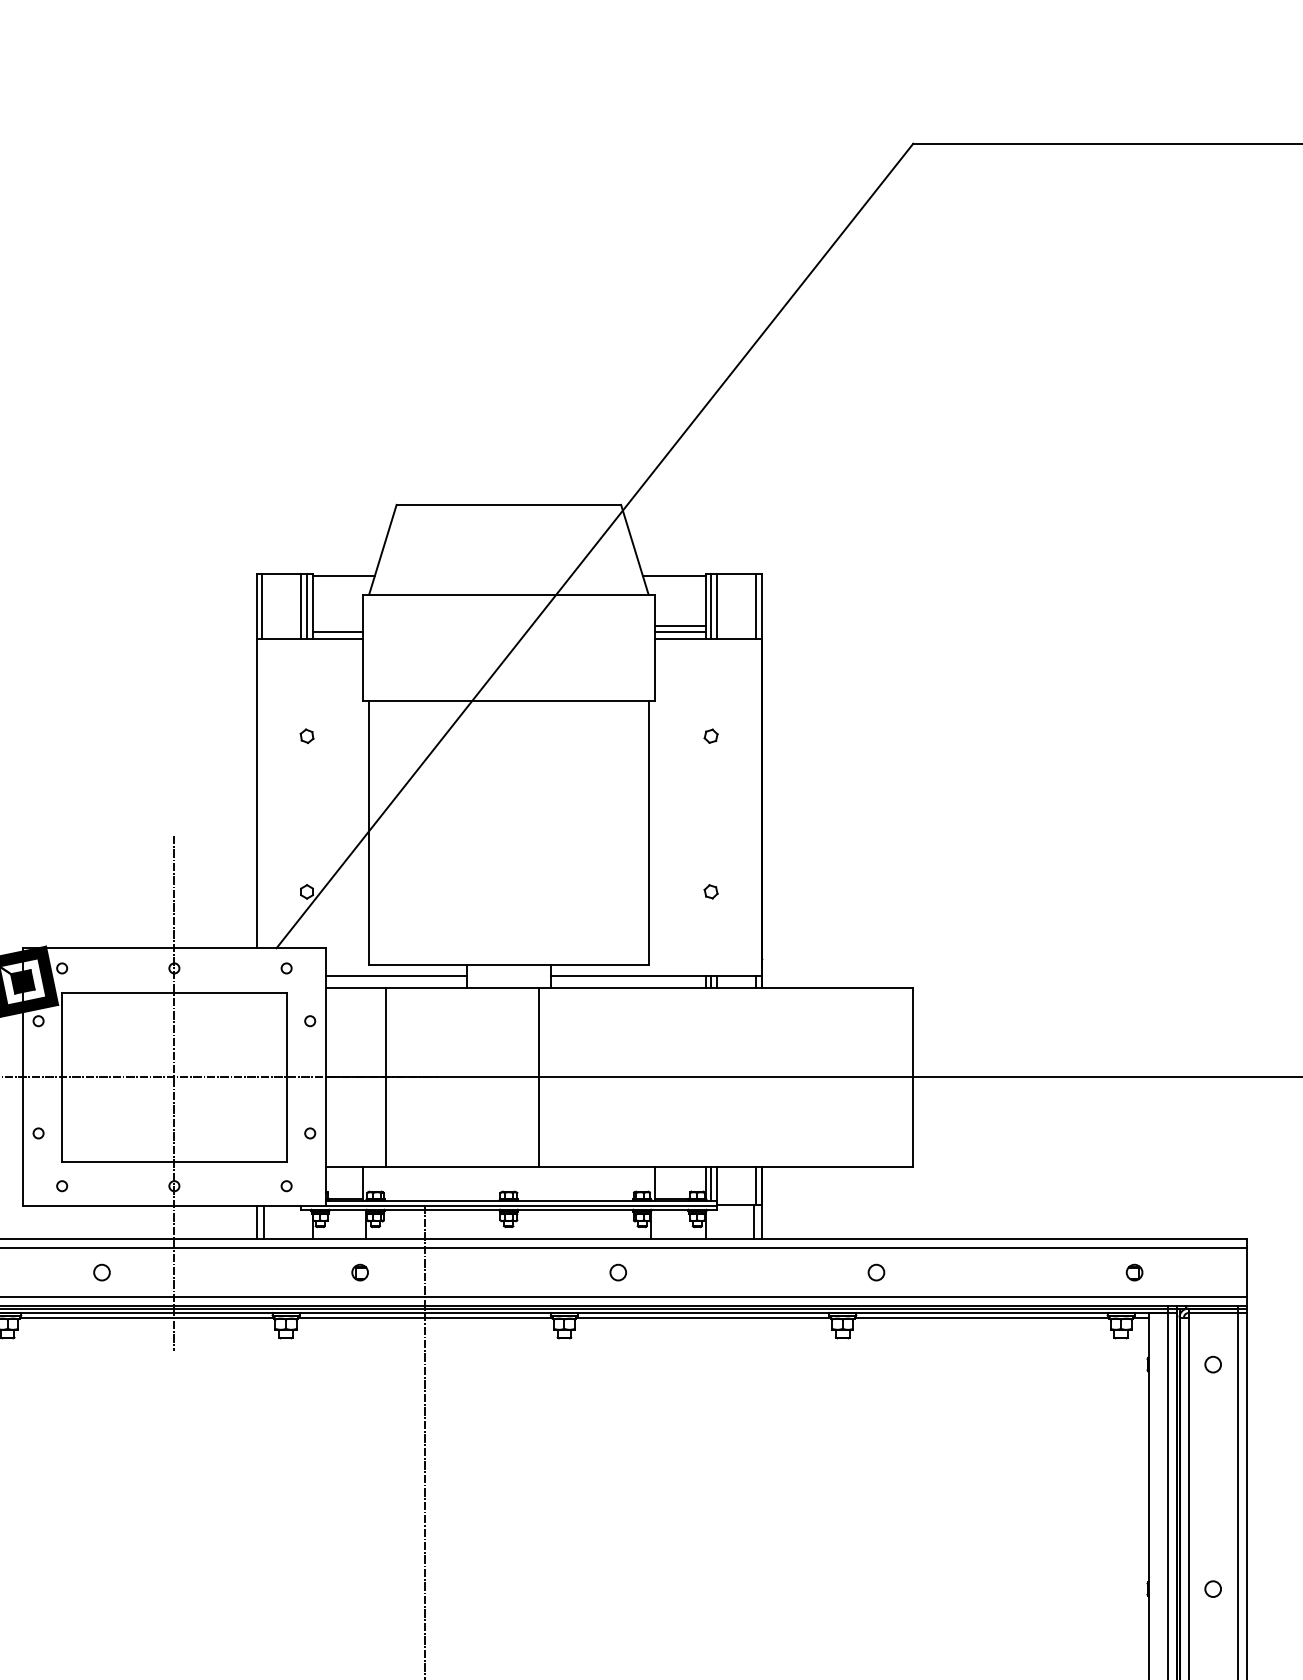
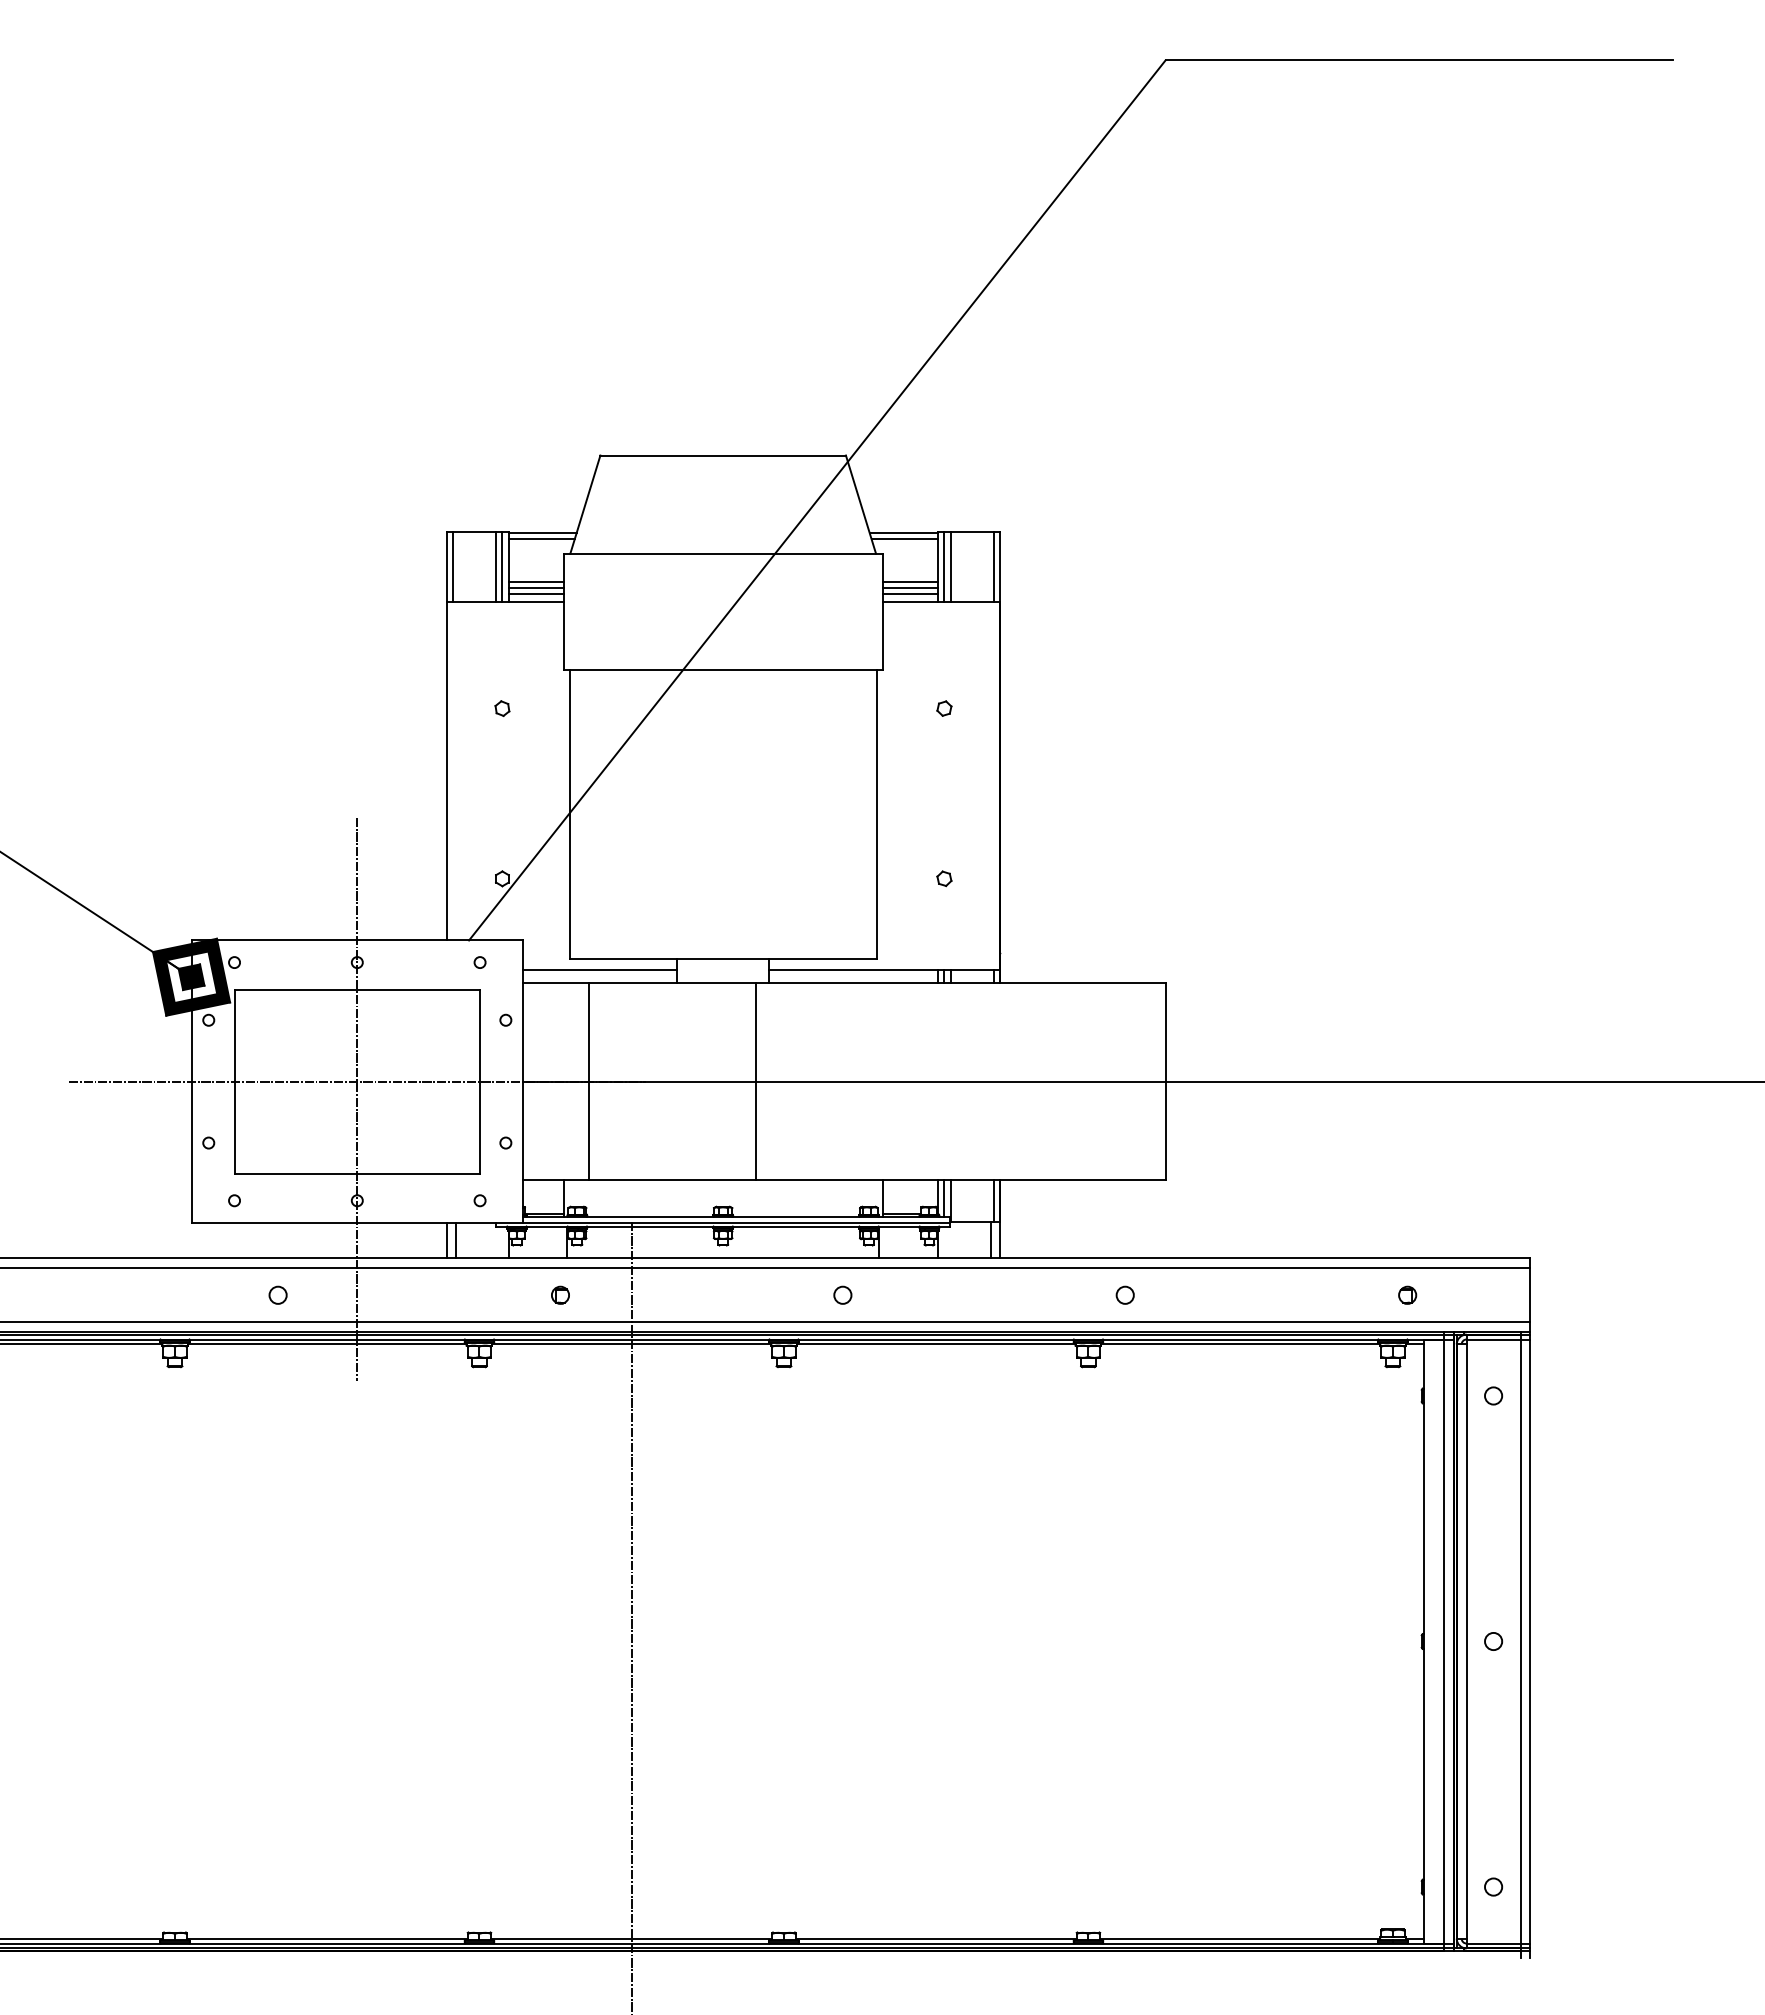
line: (342, 581) -> (541, 539), added
line: (674, 581) -> (904, 539), added
line: (337, 620) -> (535, 581), added
line: (680, 620) -> (910, 581), added
line: (337, 626) -> (535, 588), added

